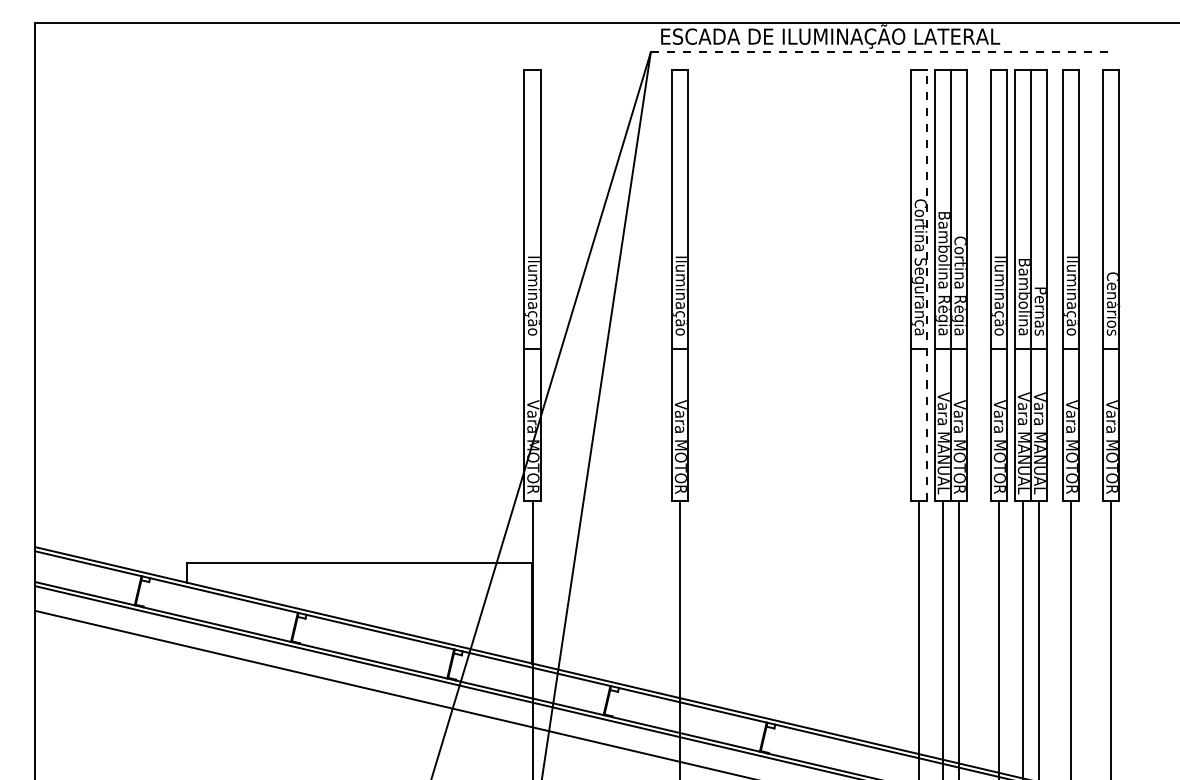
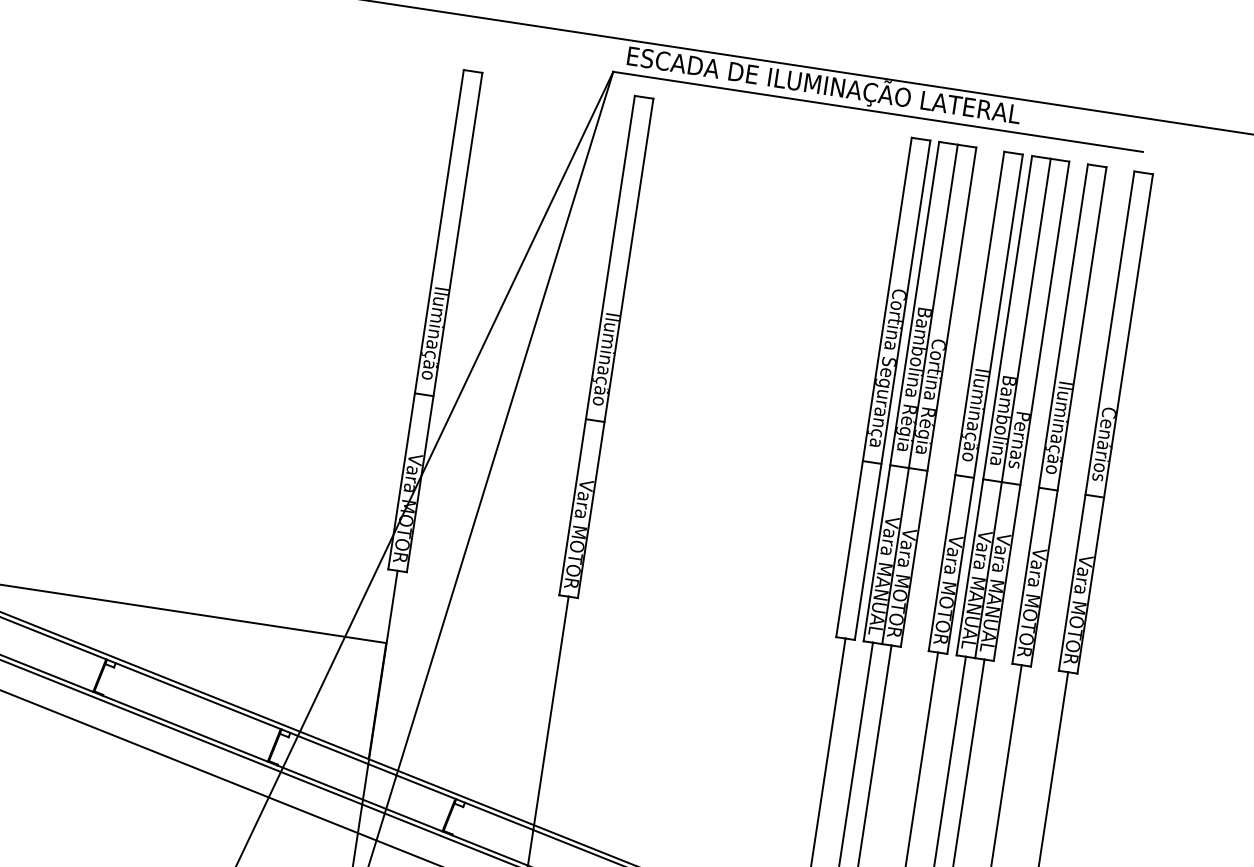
line: (879, 52) -> (878, 112), dashed -> solid
line: (927, 285) -> (892, 390), dashed -> solid

